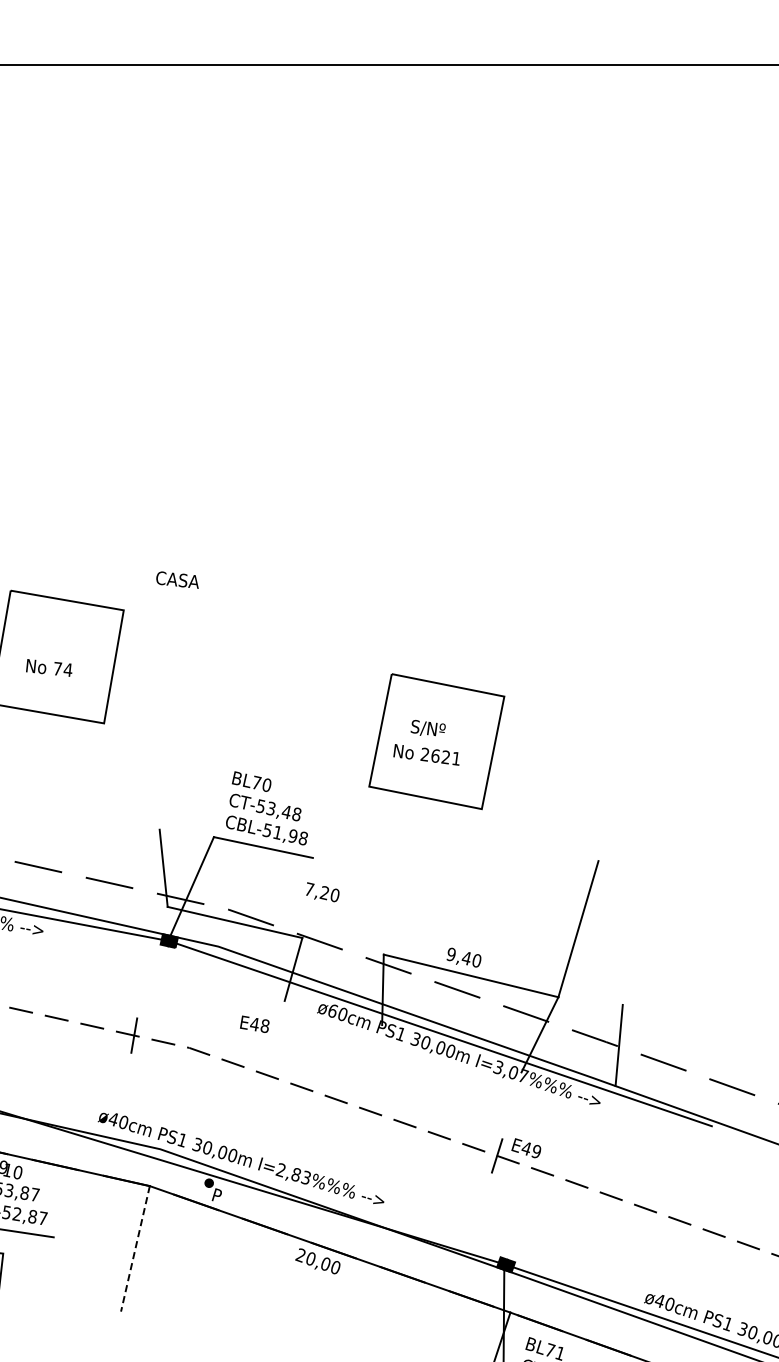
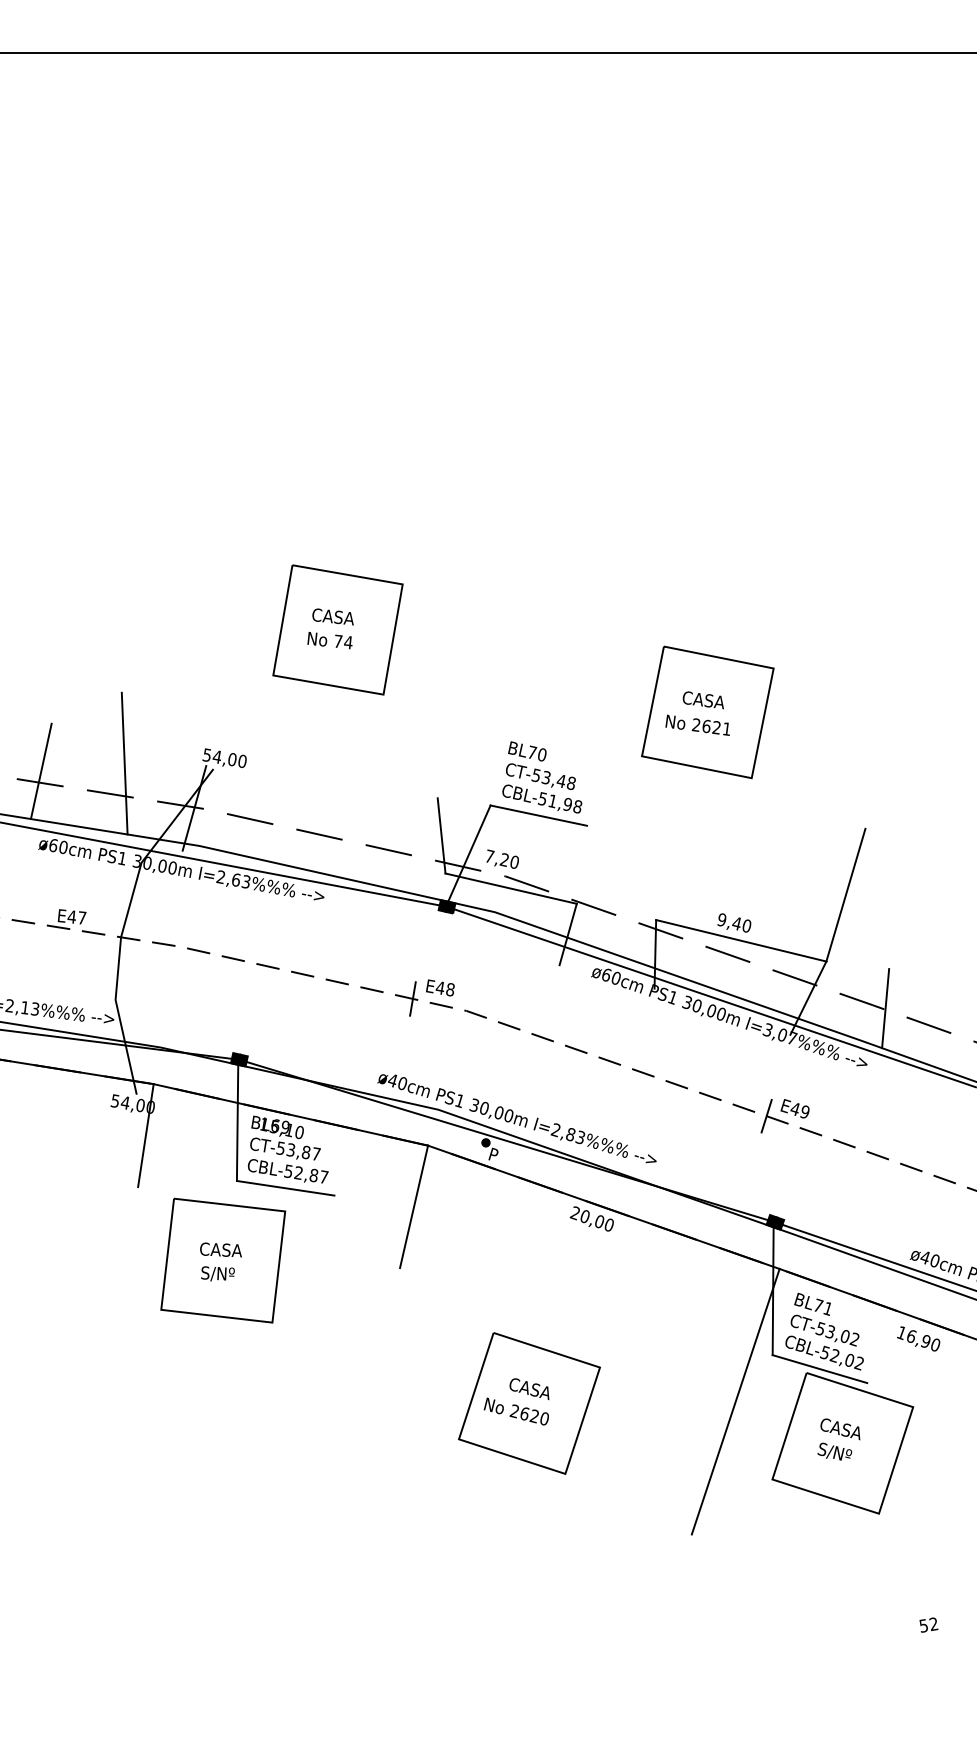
text: (176, 579) -> (332, 616), moved
text: (431, 729) -> (702, 700), S/Nº -> CASA
text: (322, 891) -> (502, 858), moved
text: (254, 1023) -> (440, 987), moved
line: (135, 1248) -> (414, 1206), dashed -> solid

